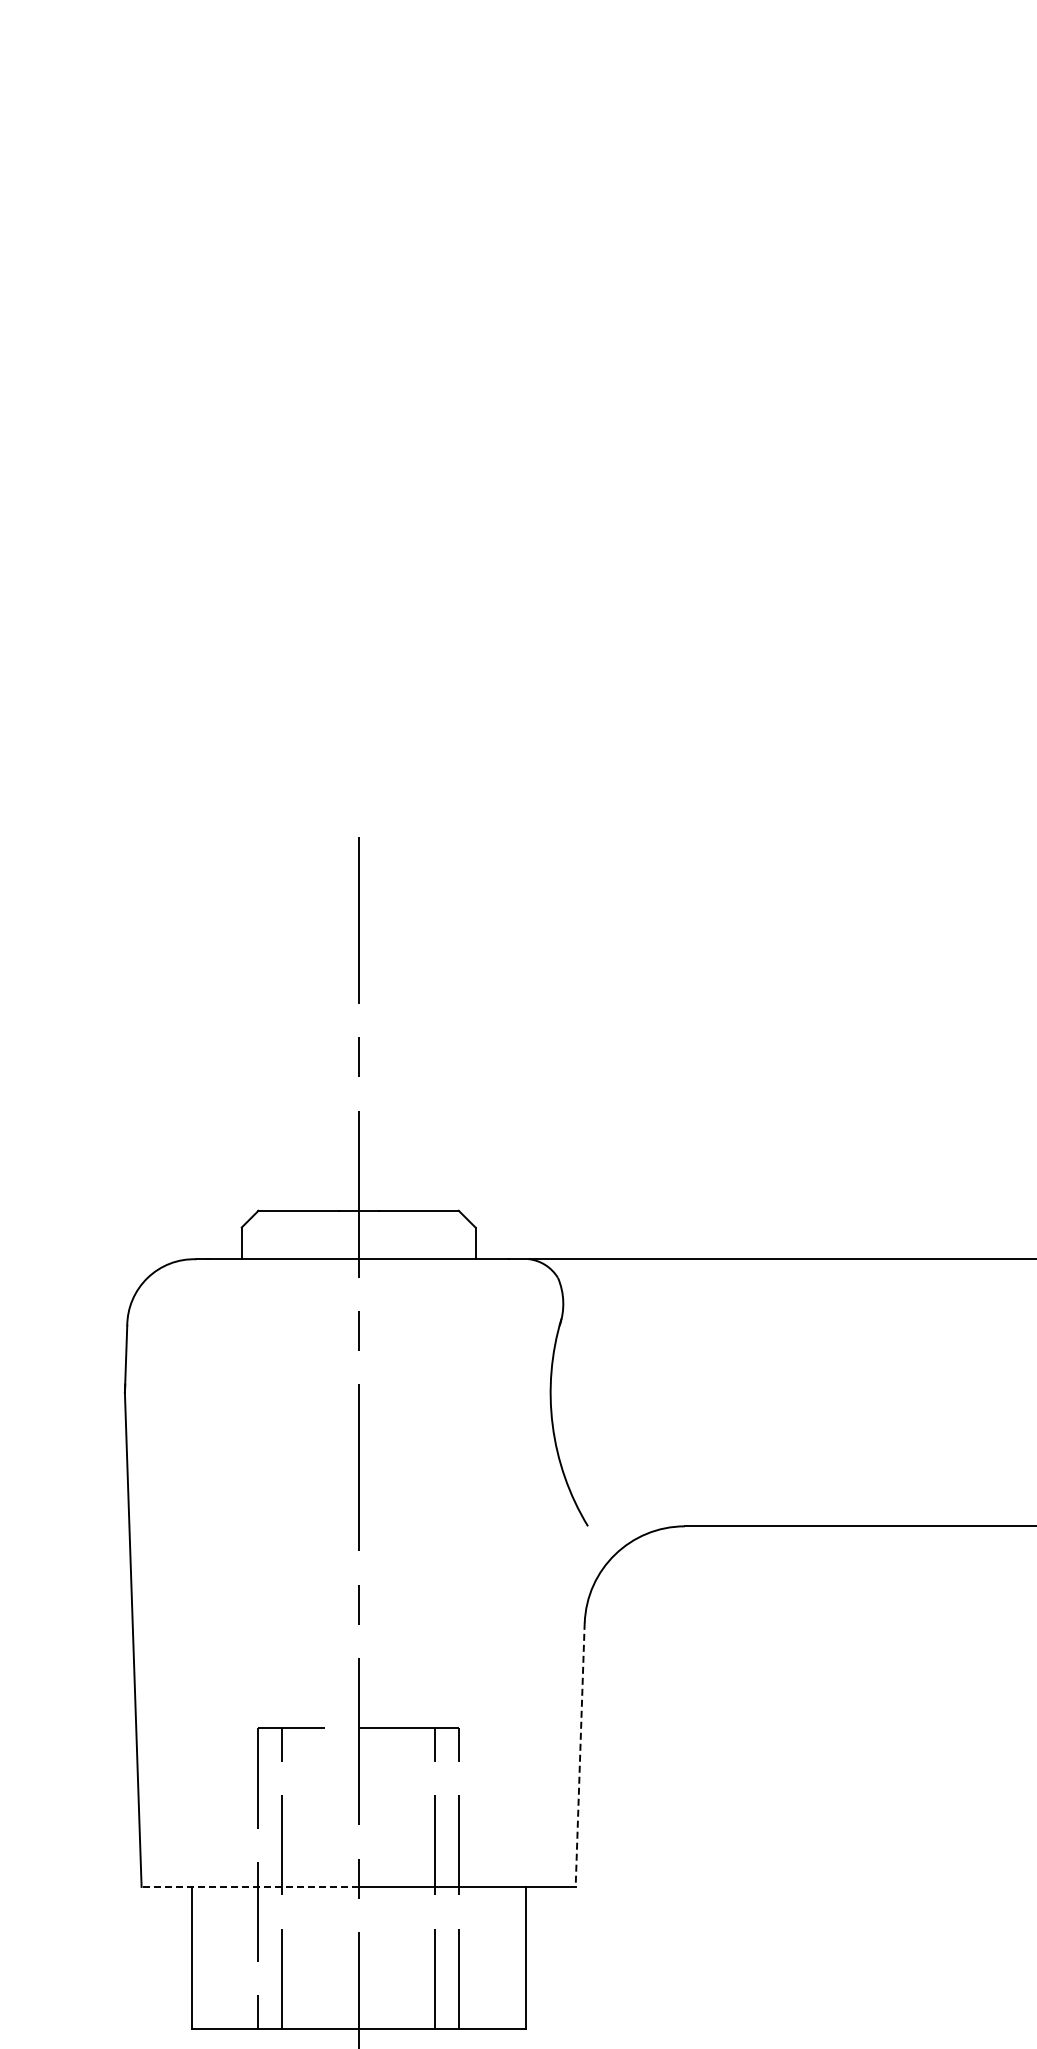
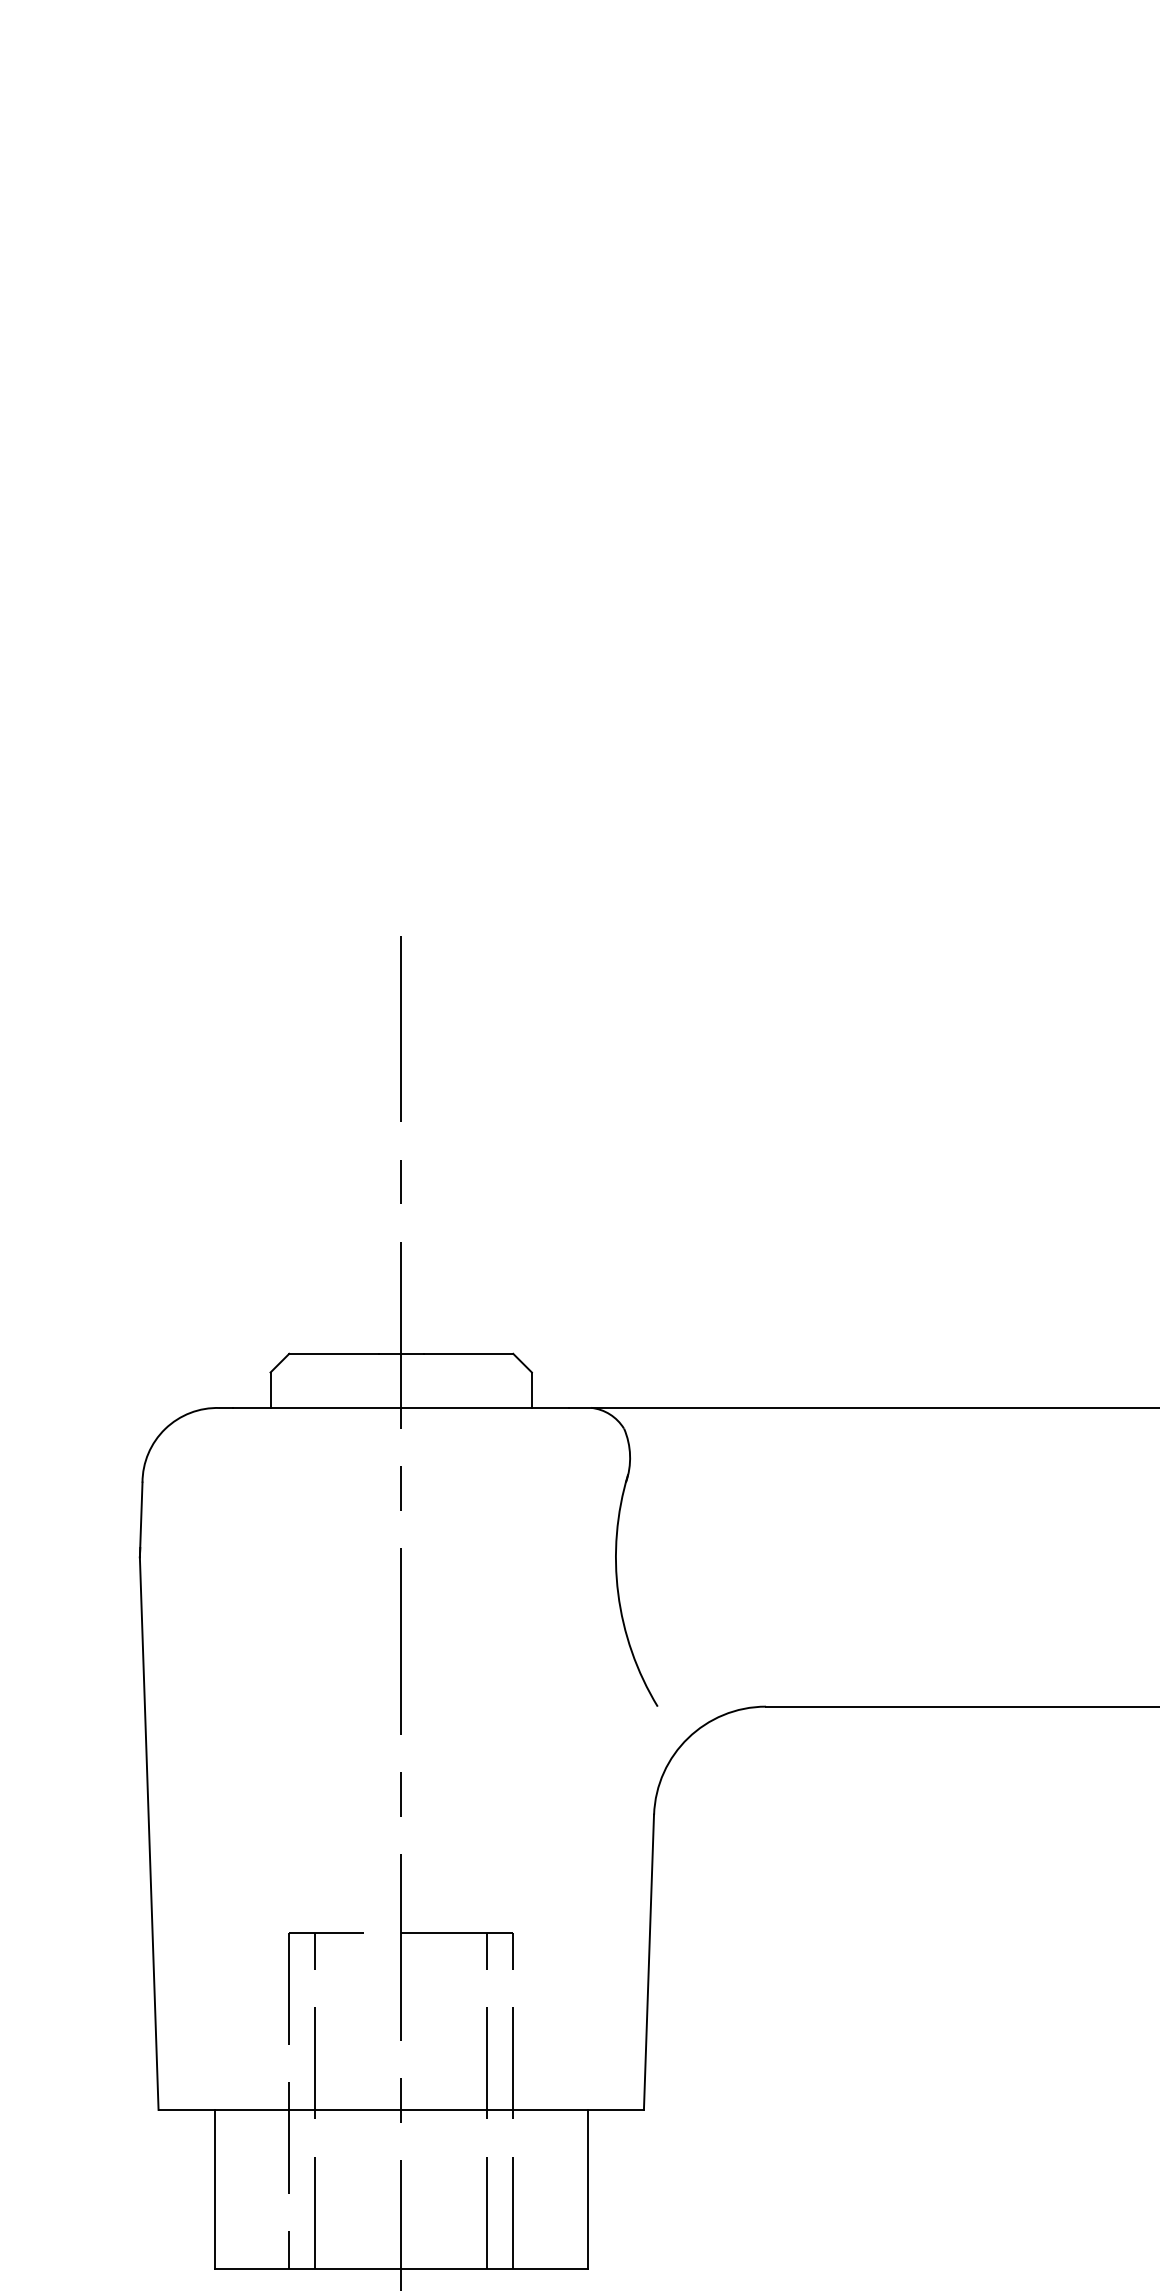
line: (580, 1755) -> (649, 1962), dashed -> solid
line: (250, 1886) -> (280, 2109), dashed -> solid

